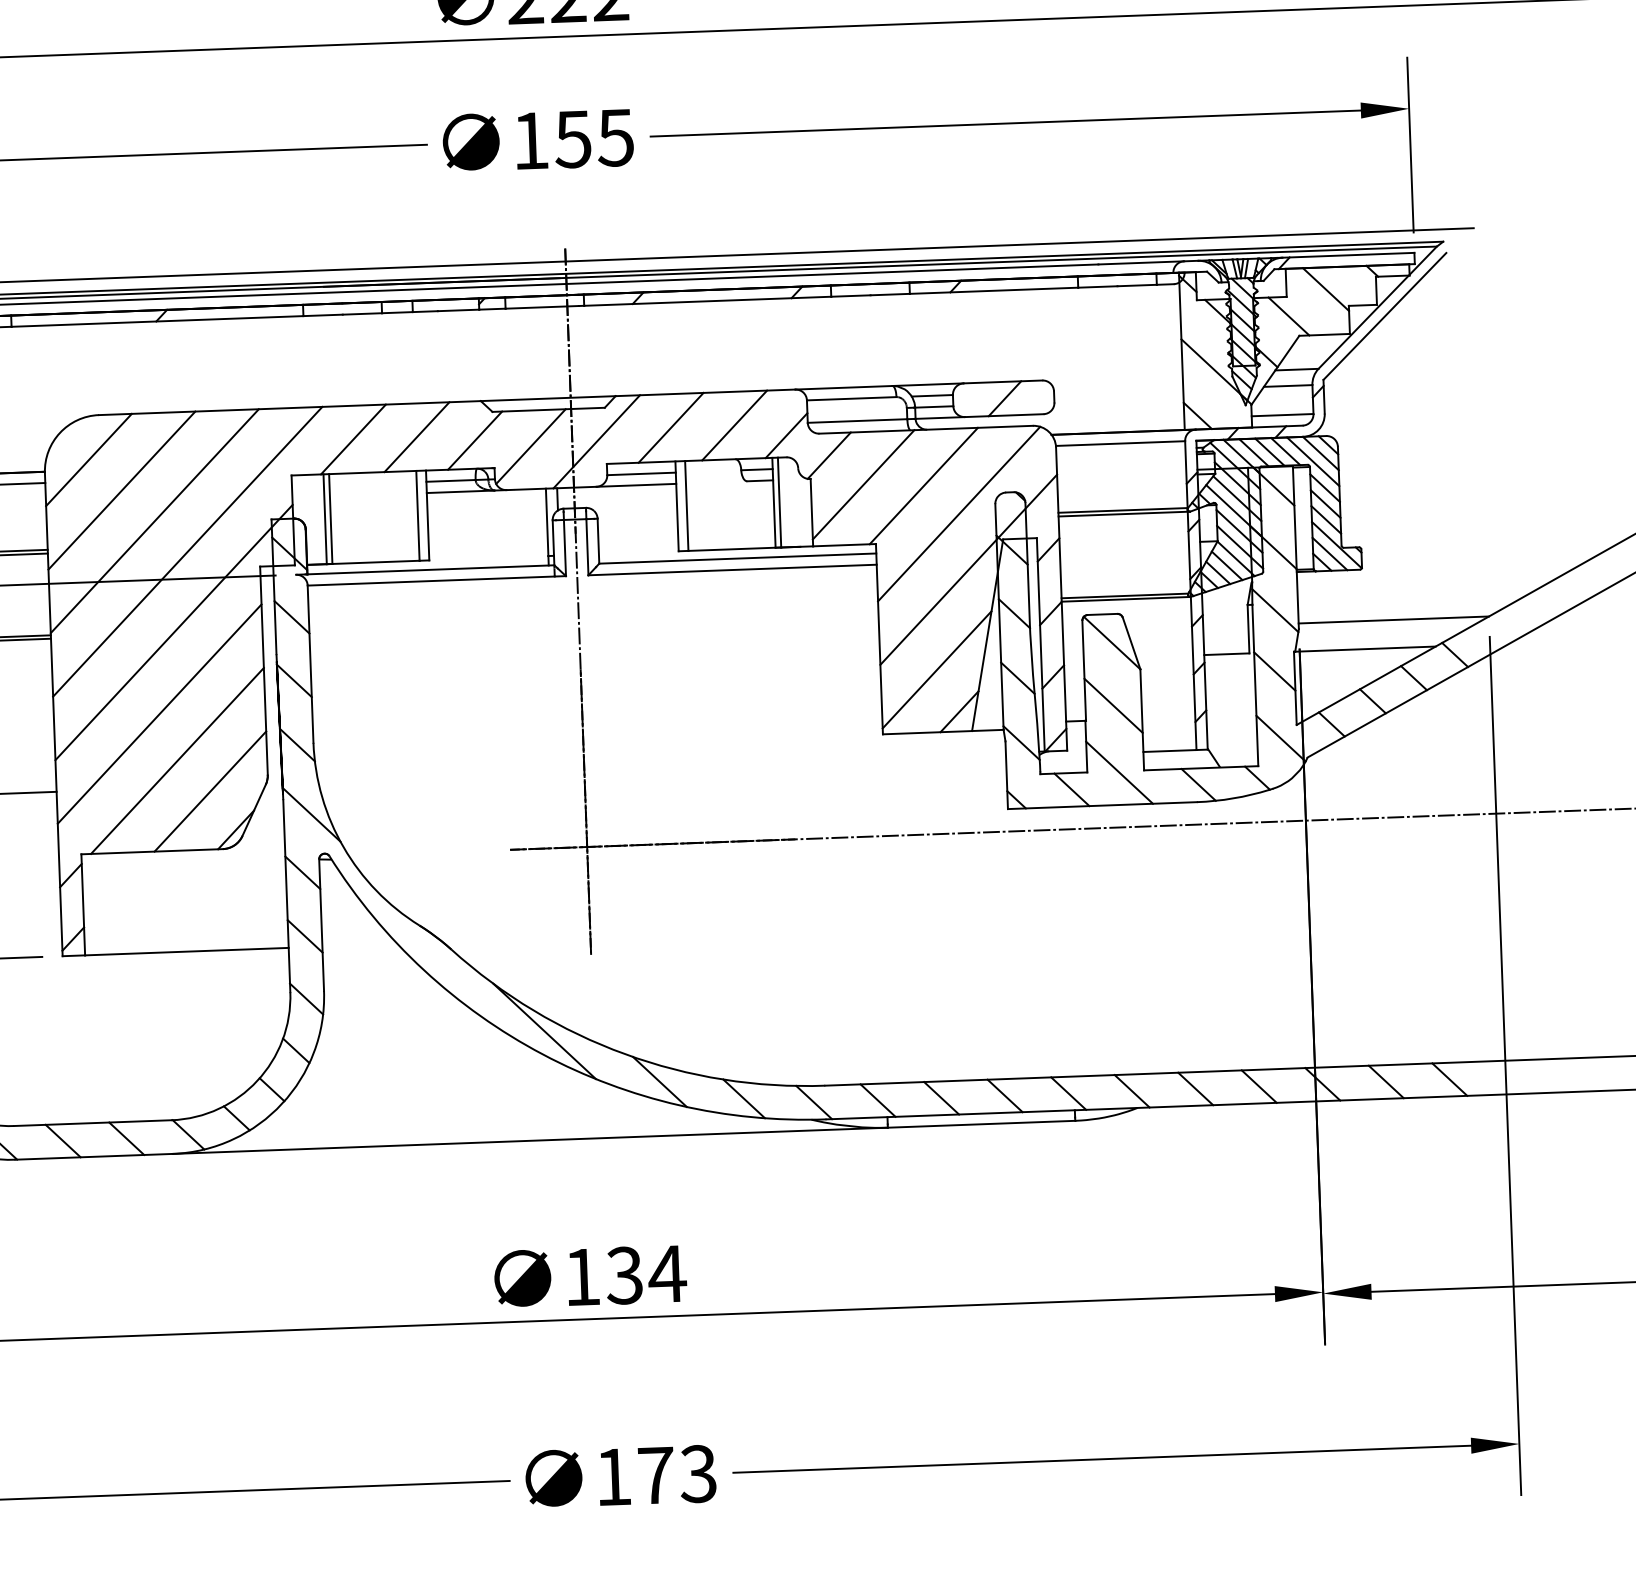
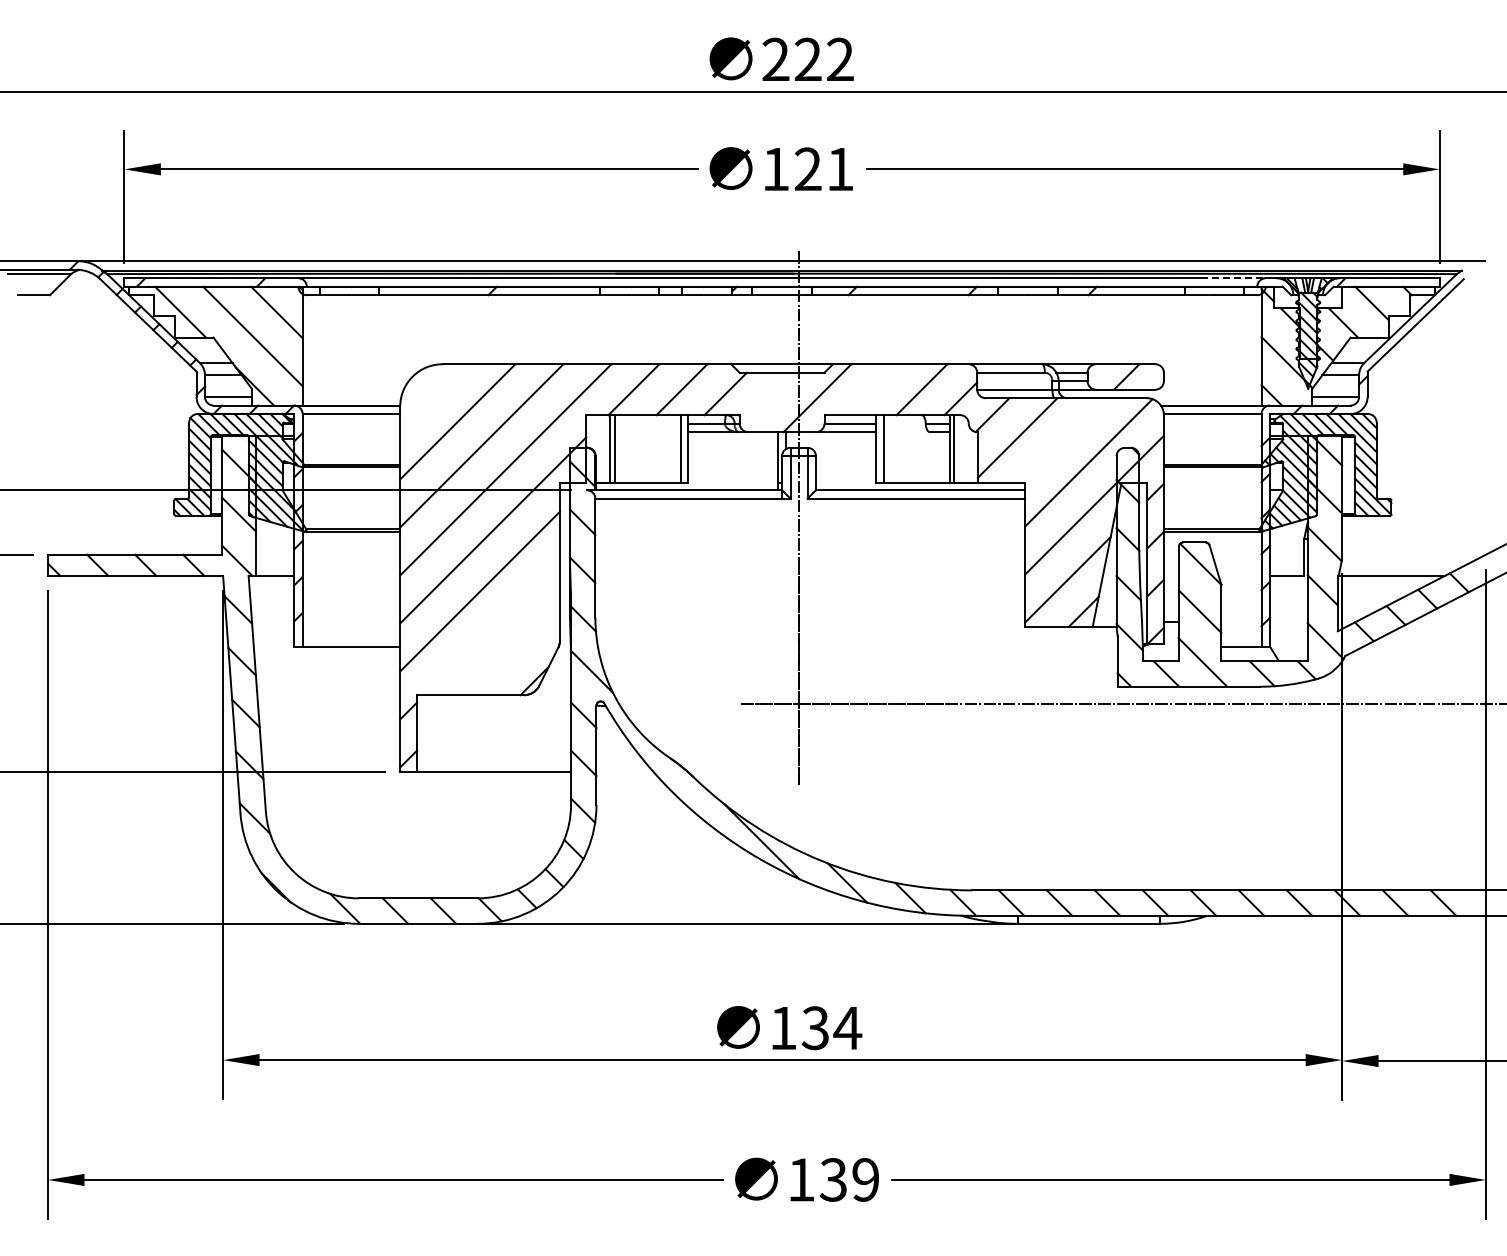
text: (593, 138) -> (823, 169), 155 -> 121
line: (1141, 263) -> (1233, 278), solid -> dashed
line: (670, 427) -> (873, 389), removed
line: (530, 445) -> (767, 399), removed
line: (88, 459) -> (433, 397), removed
line: (923, 485) -> (1062, 440), removed
line: (1393, 619) -> (1413, 554), removed
line: (177, 761) -> (492, 627), removed
line: (210, 791) -> (516, 651), removed
text: (675, 1474) -> (848, 1179), 173 -> 139

